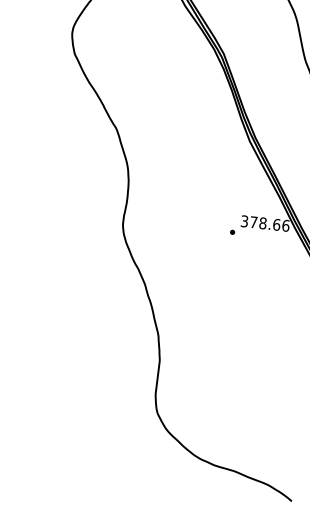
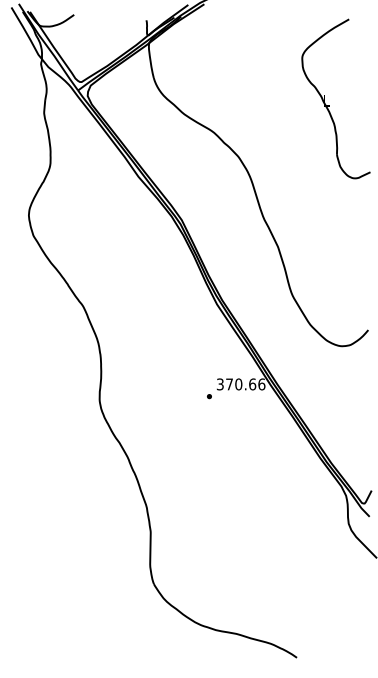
text: (262, 223) -> (238, 384), 378.66 -> 370.66

